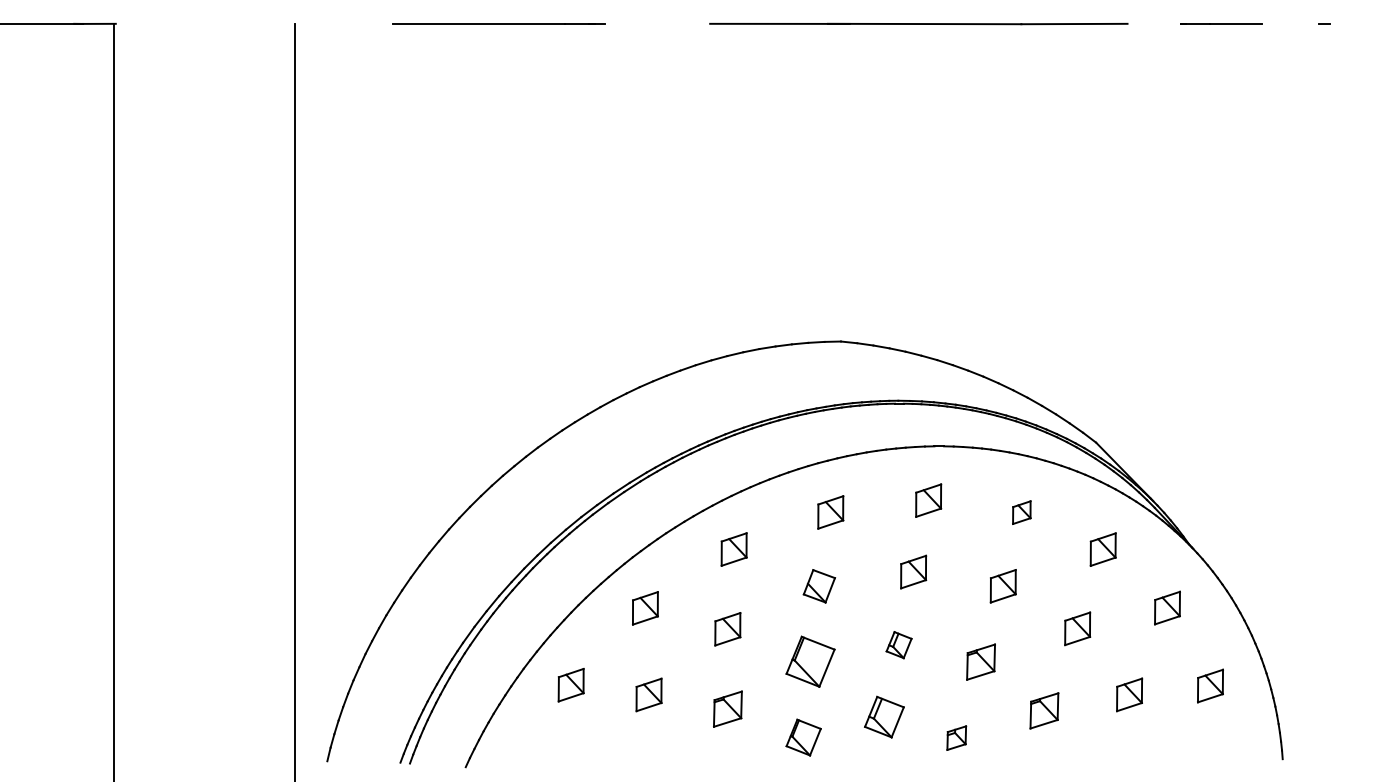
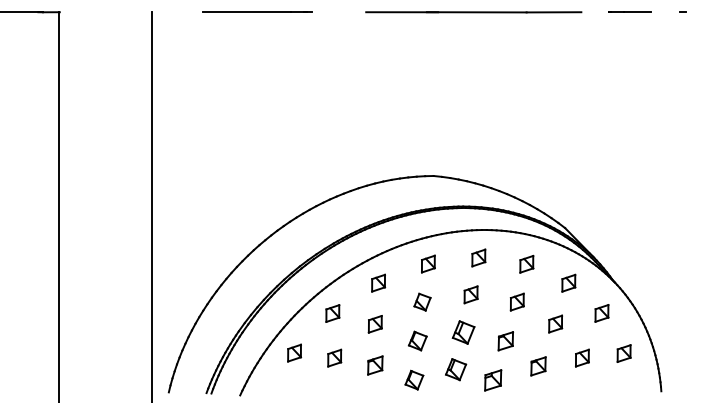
part: (1021, 511) -> (526, 263), size x1.43
part: (898, 645) -> (463, 332), size x1.67
part: (809, 660) -> (417, 340), size x0.71
part: (957, 738) -> (493, 380), size x1.67

